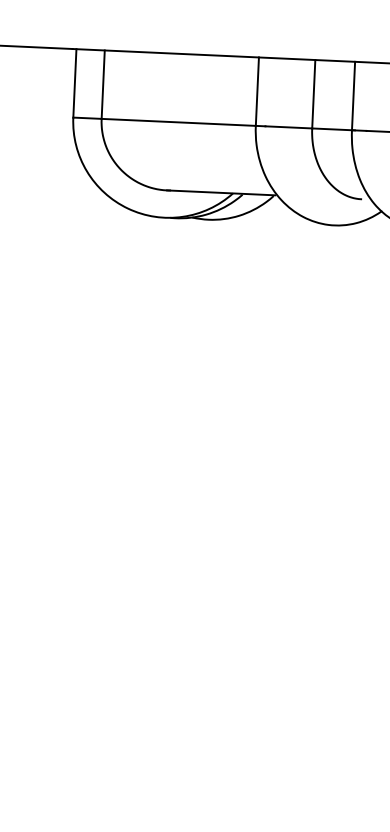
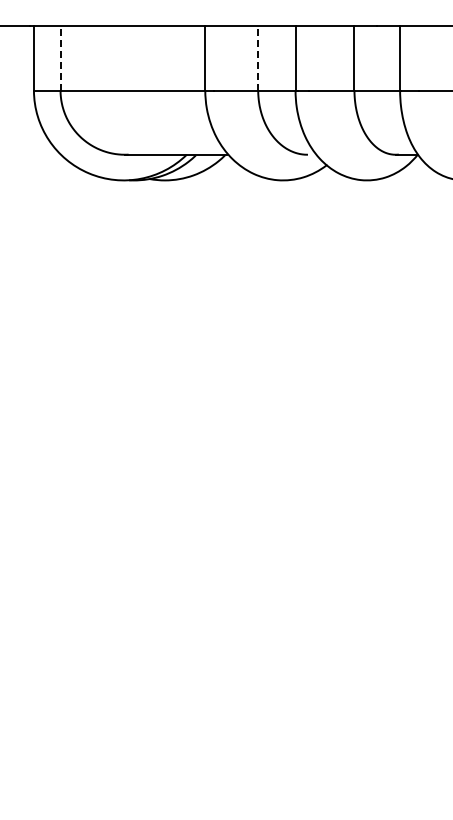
line: (103, 83) -> (60, 57), solid -> dashed
line: (314, 93) -> (258, 57), solid -> dashed

